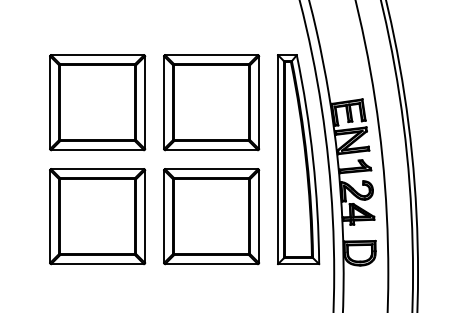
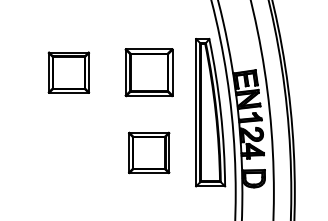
part: (97, 102) -> (68, 72), size x0.6
part: (210, 102) -> (148, 72), size x0.7
part: (97, 216) -> (68, 152), removed
part: (210, 216) -> (148, 152), size x0.6

